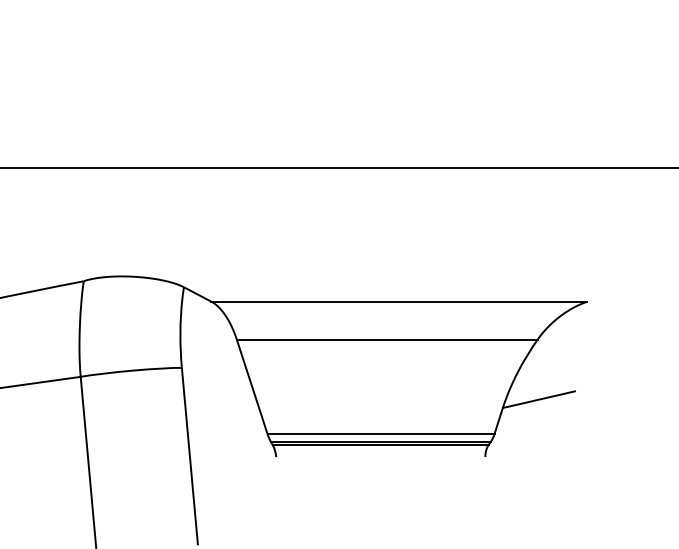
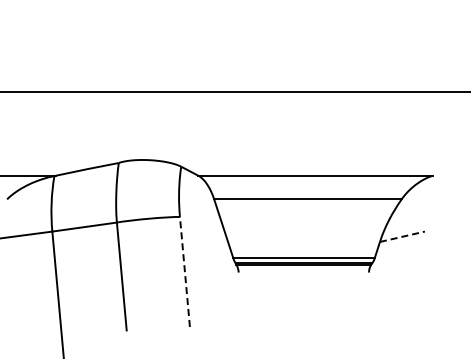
line: (539, 399) -> (402, 236), solid -> dashed
line: (189, 455) -> (184, 271), solid -> dashed

